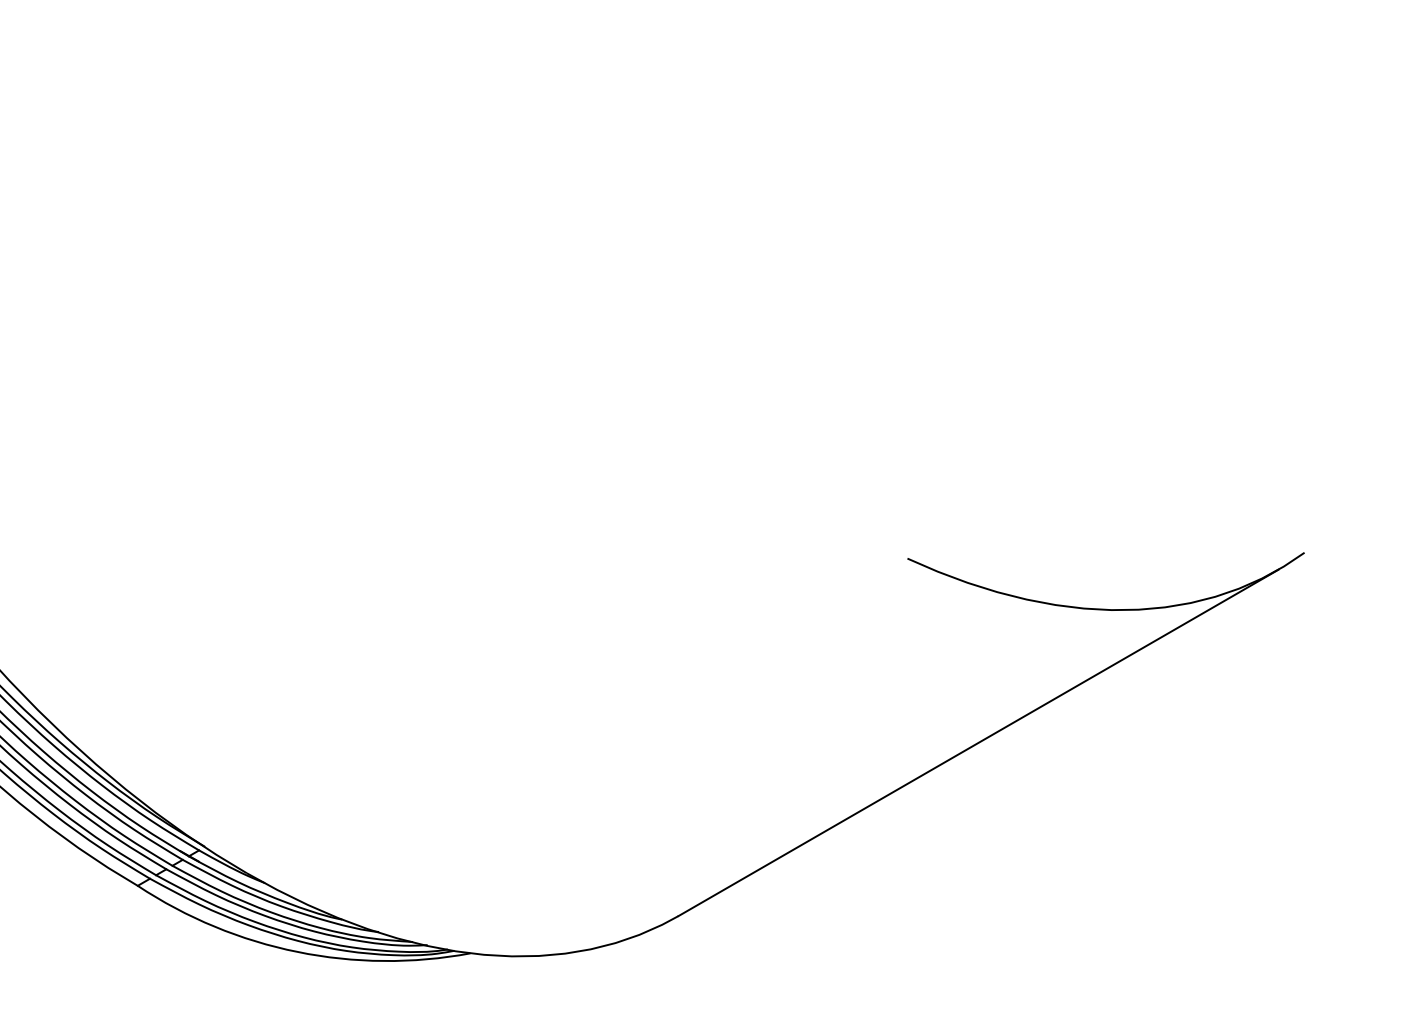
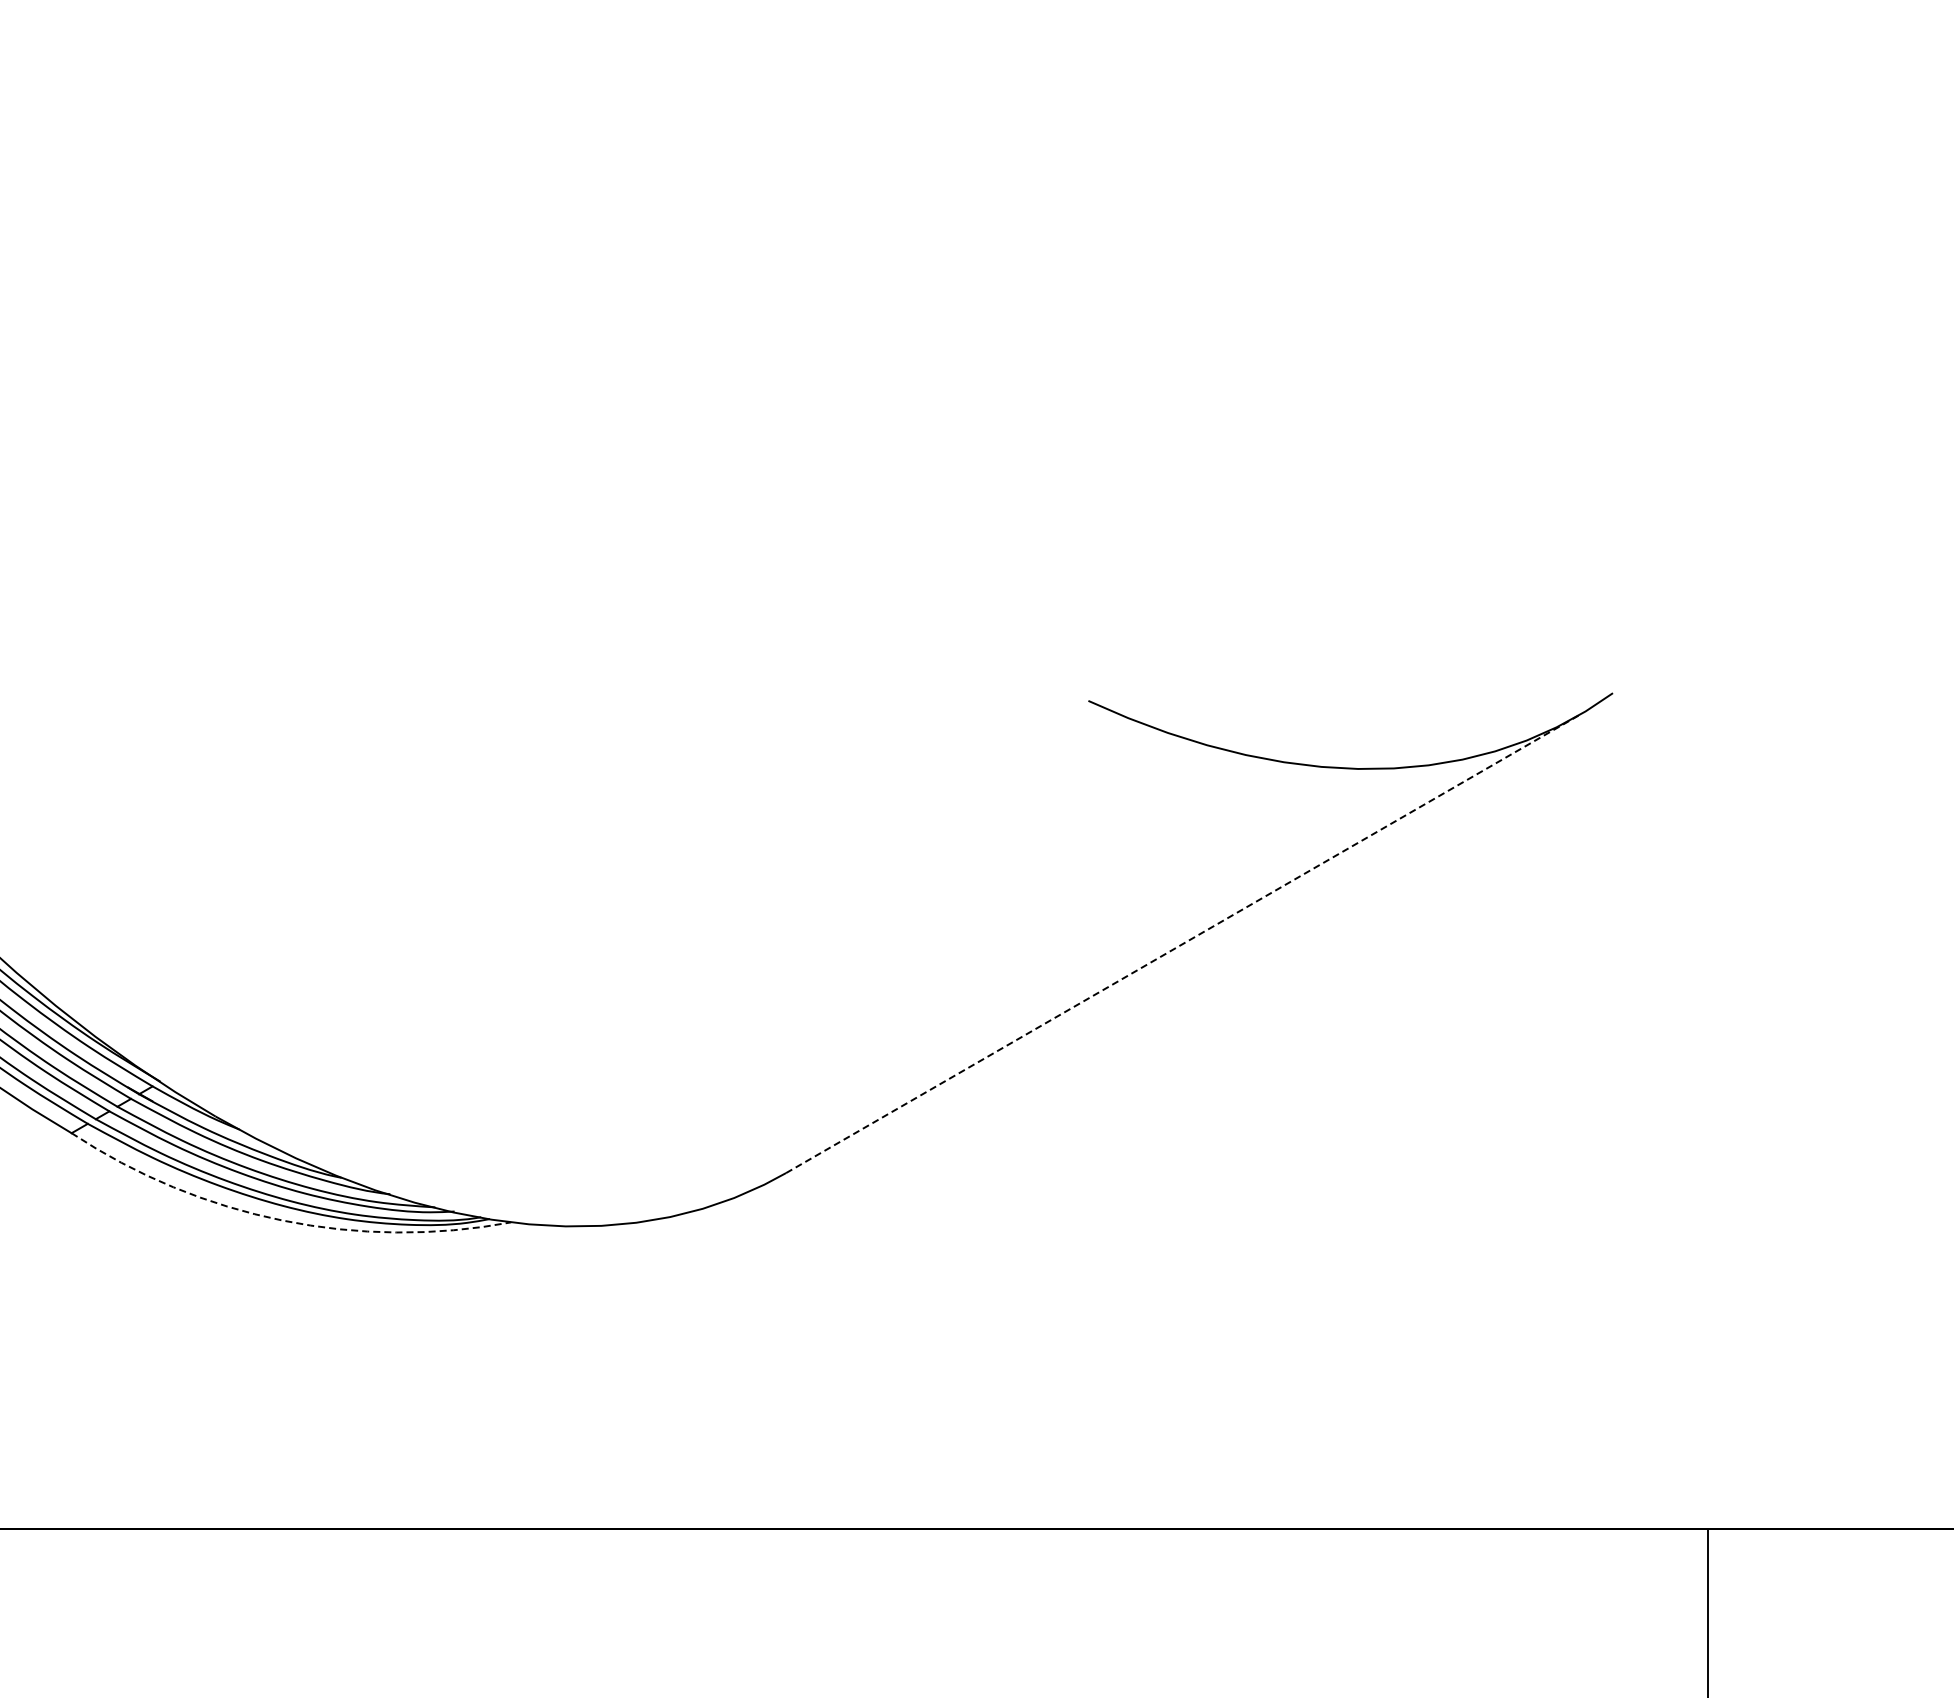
line: (978, 742) -> (1182, 944), solid -> dashed
arc: (297, 951) -> (282, 1220), solid -> dashed

